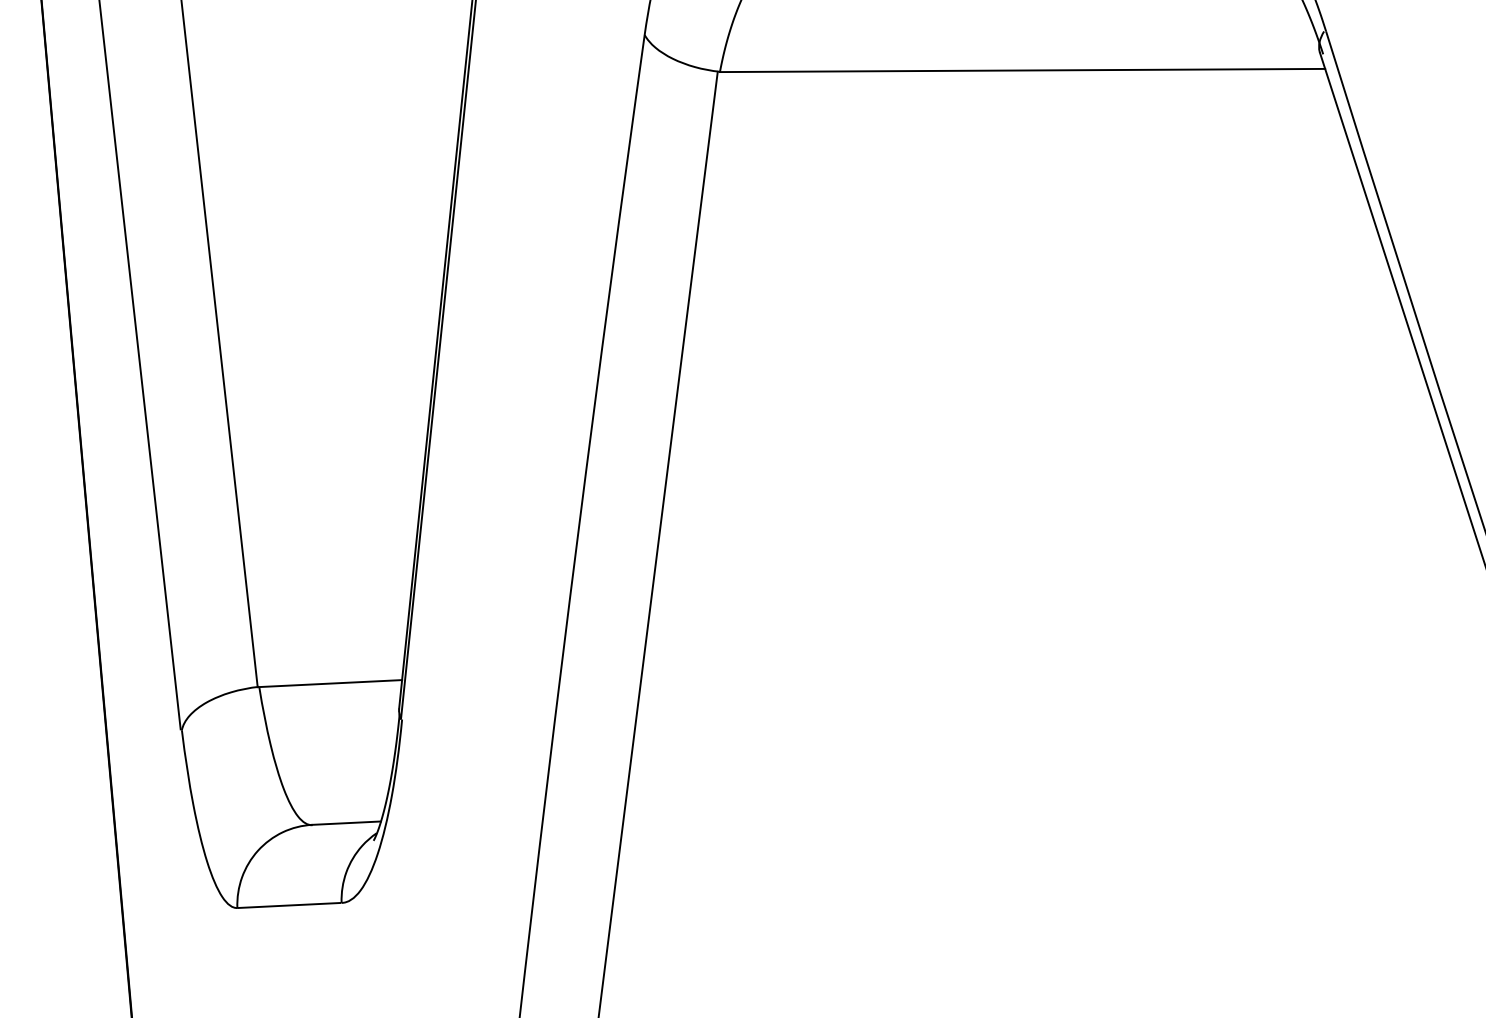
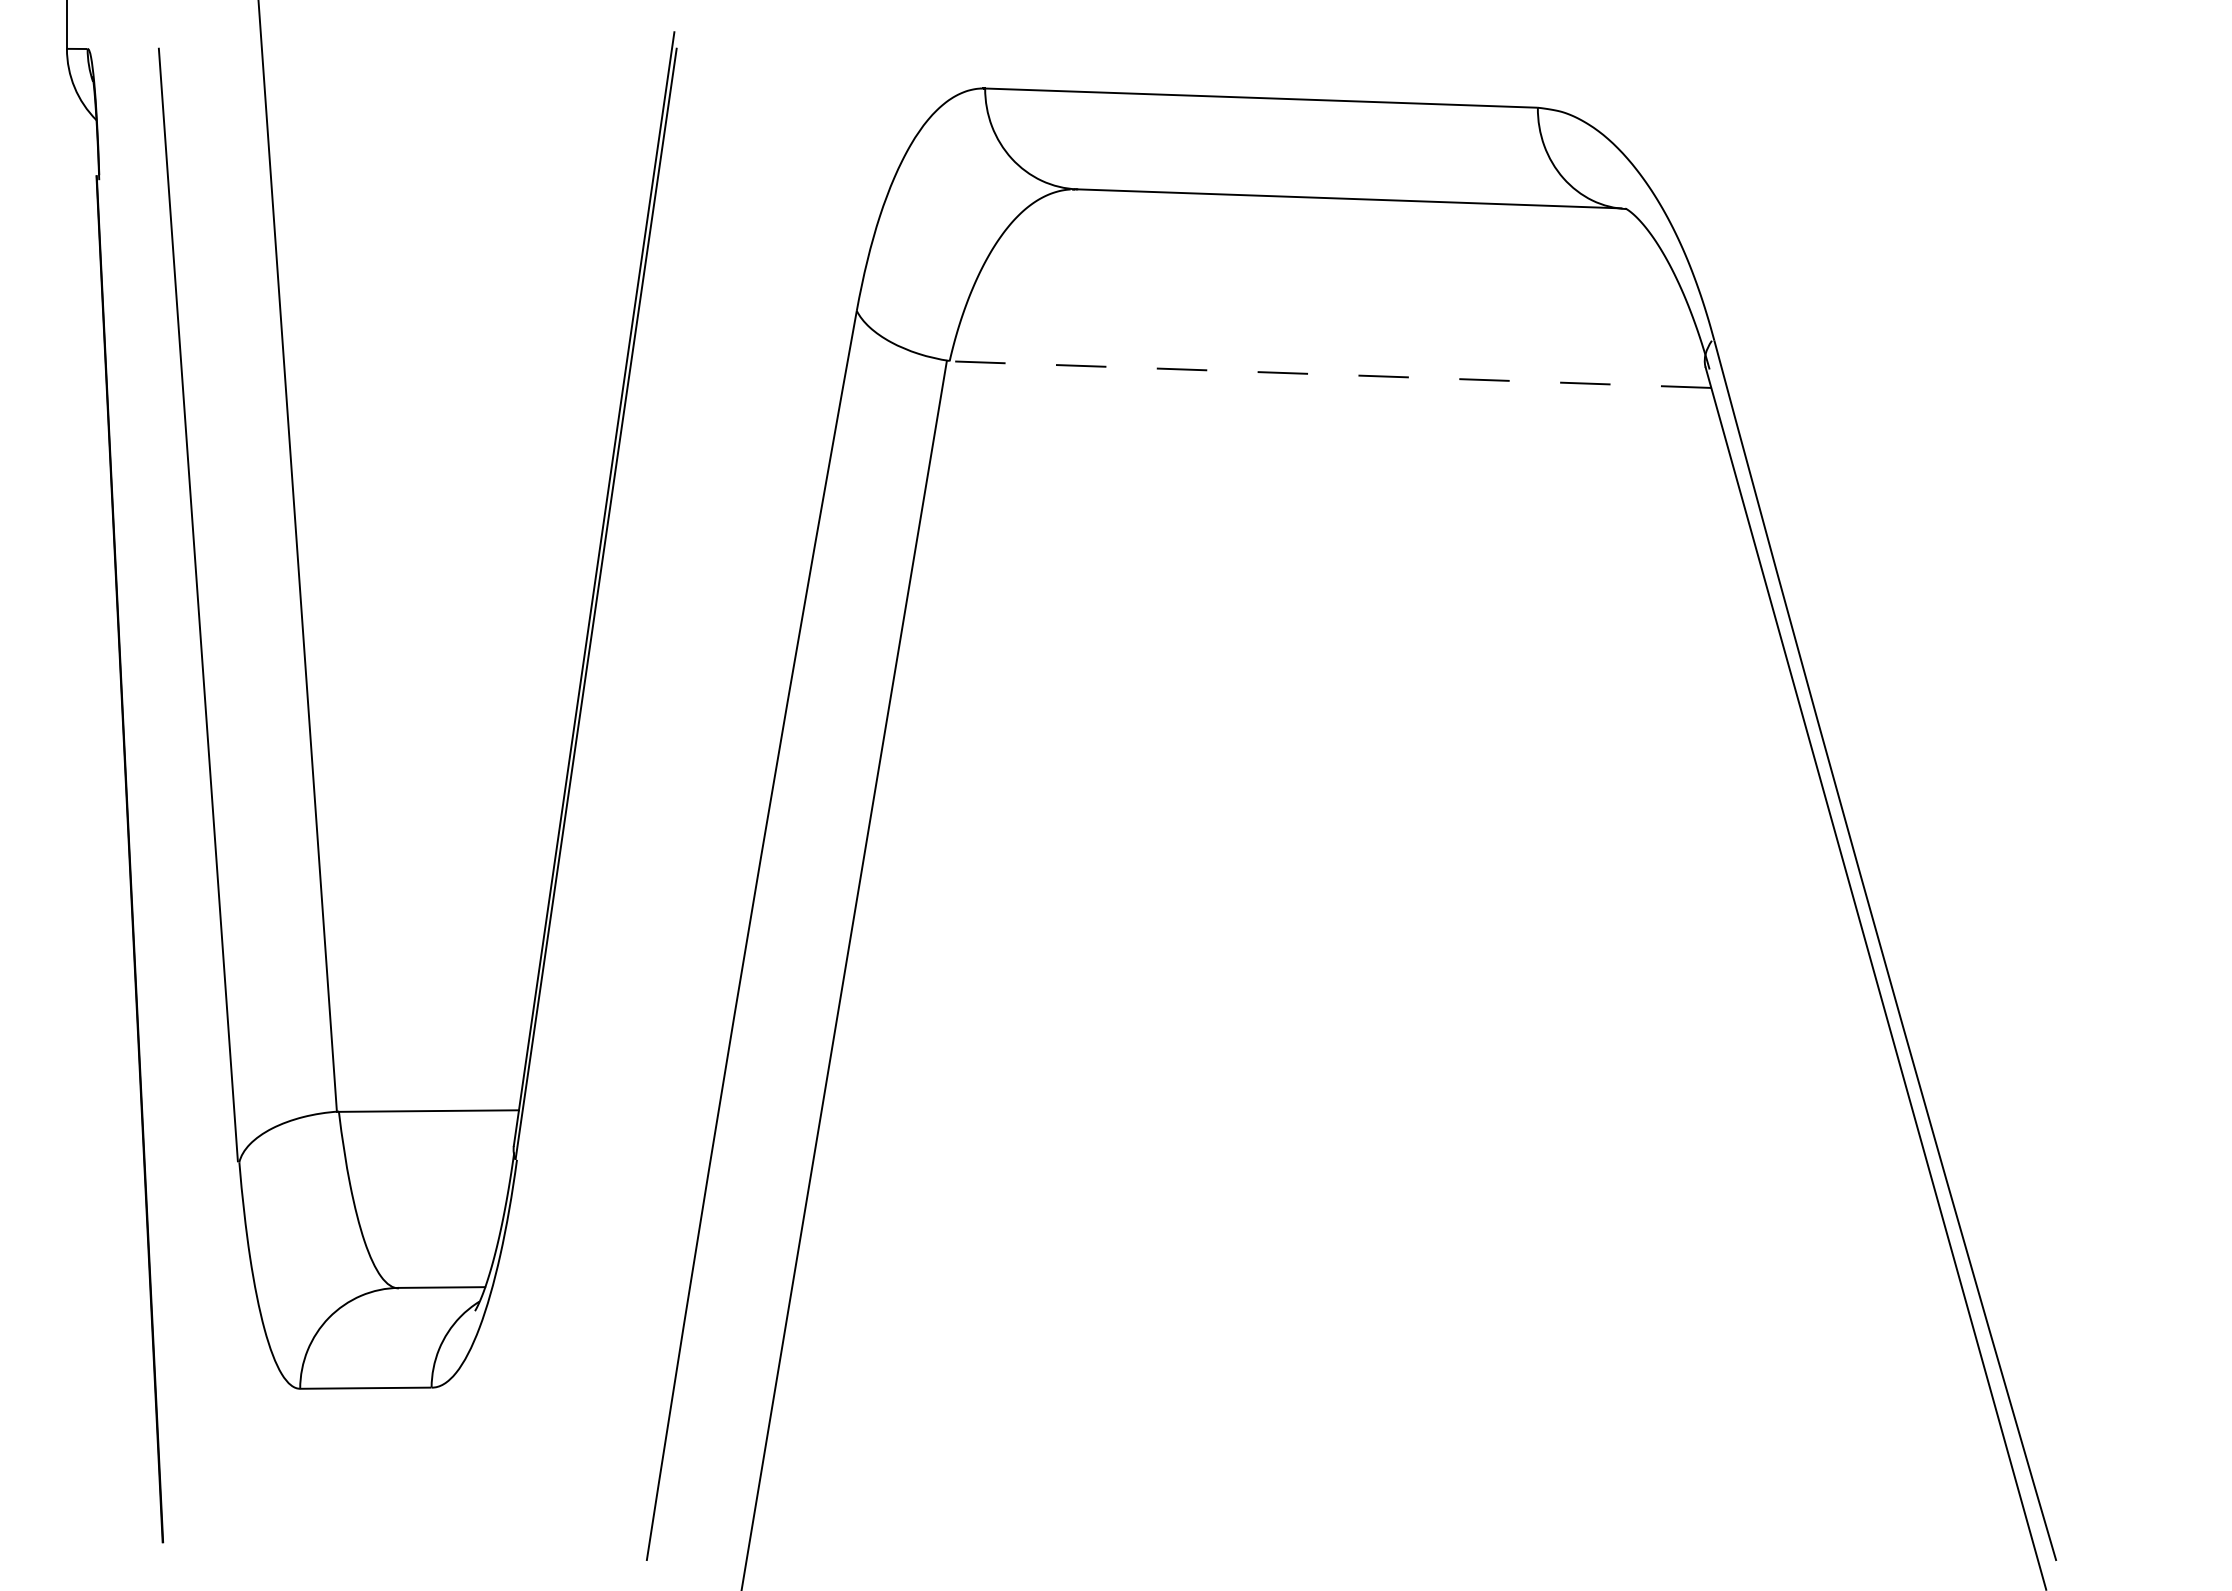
line: (1022, 70) -> (1330, 374), solid -> dashed

